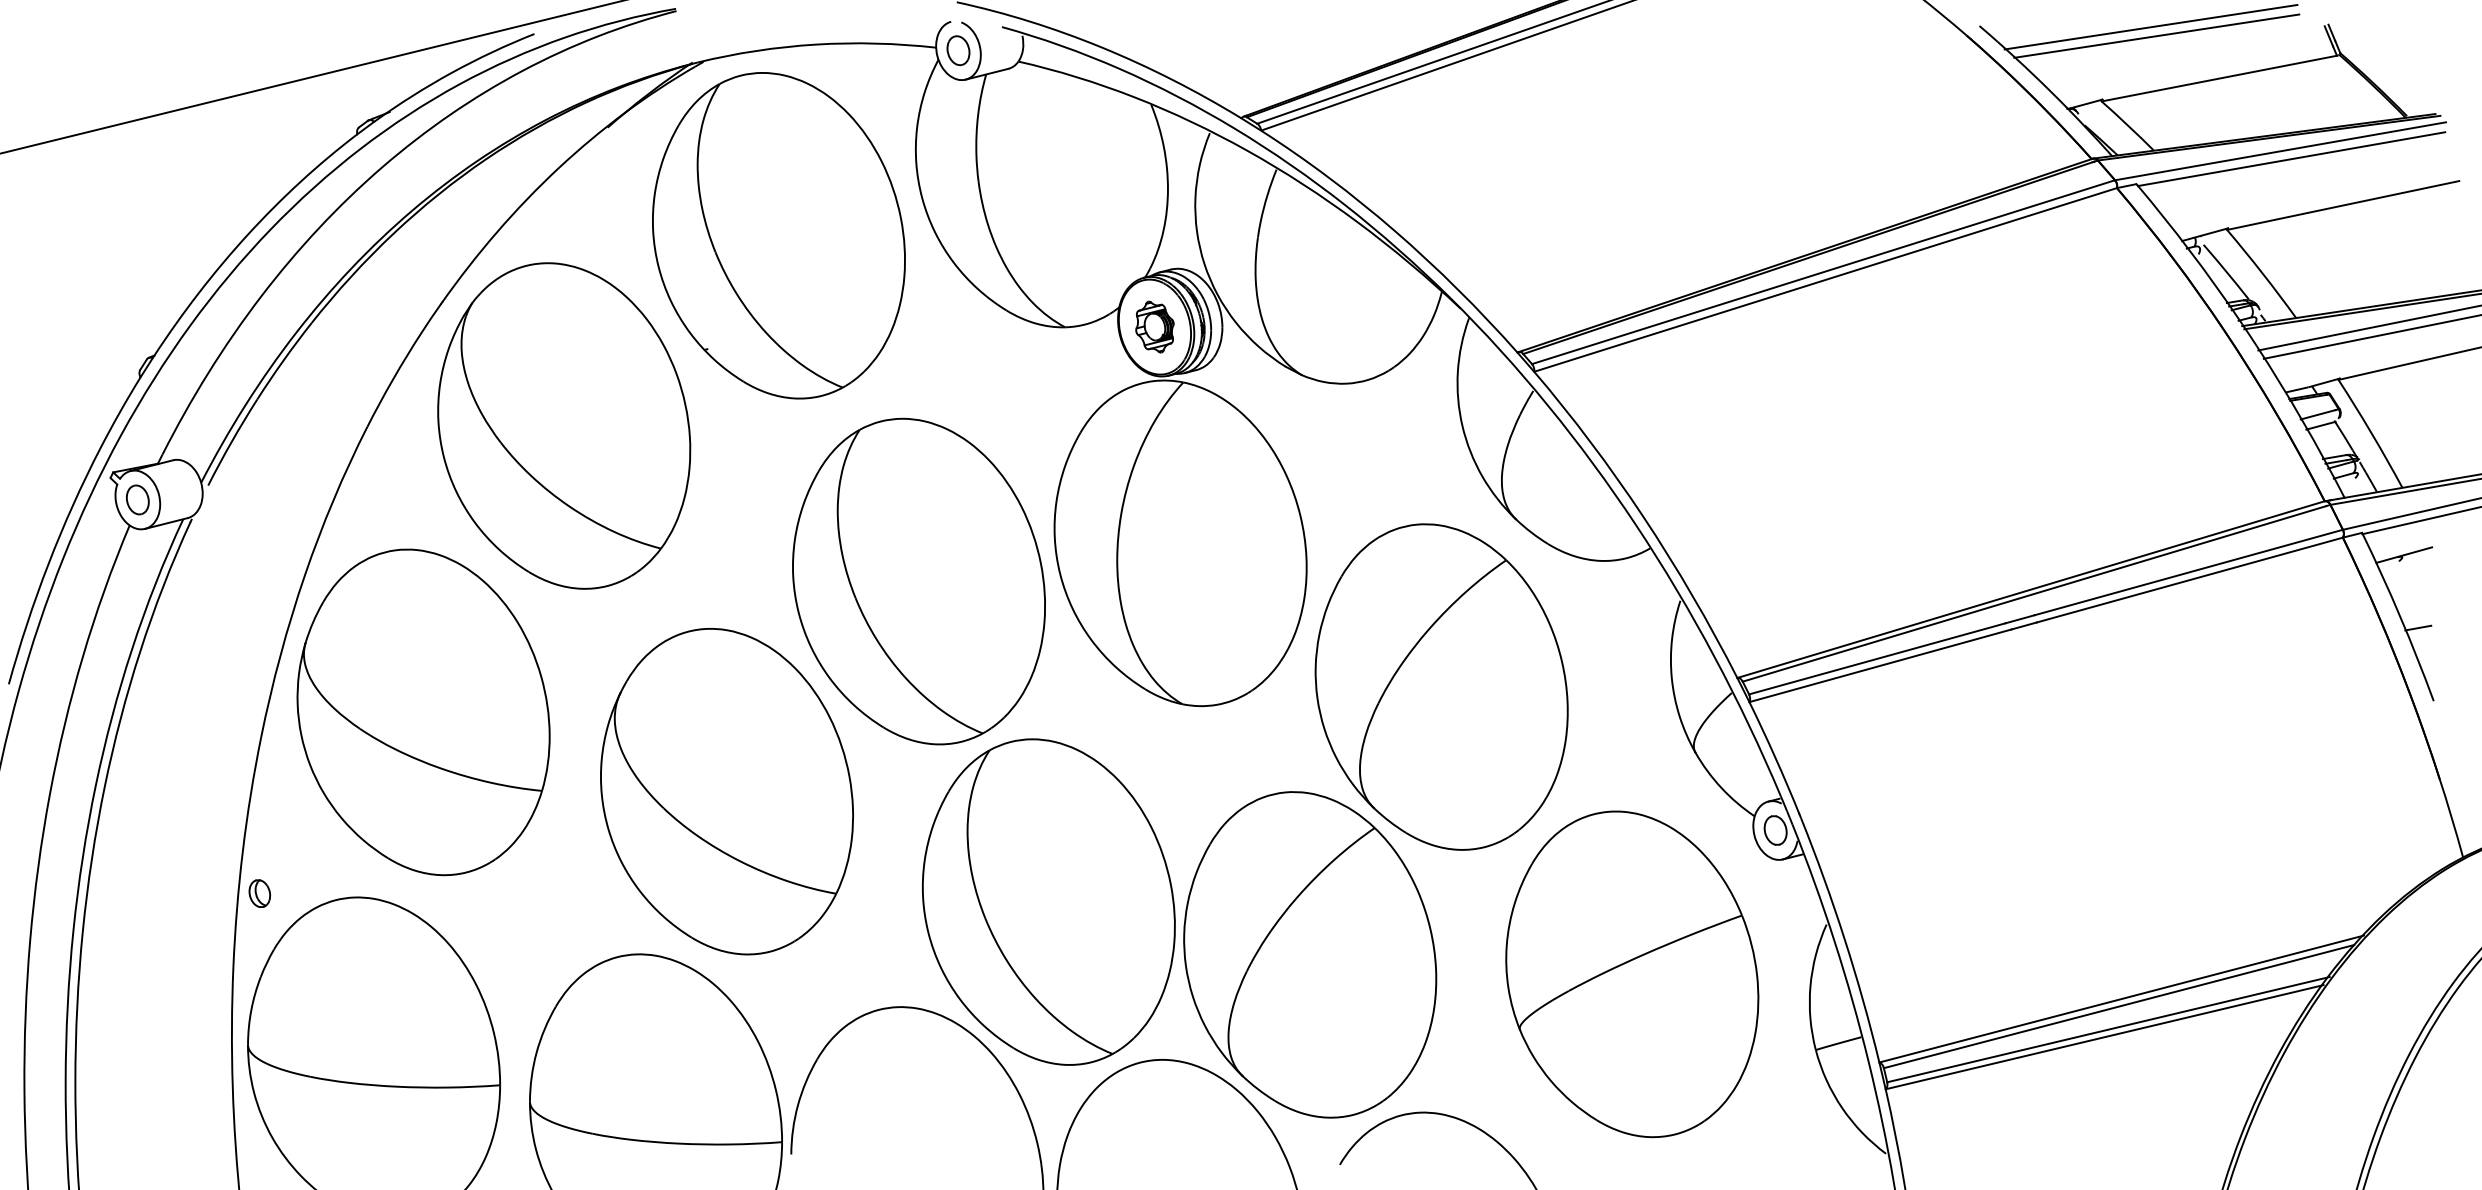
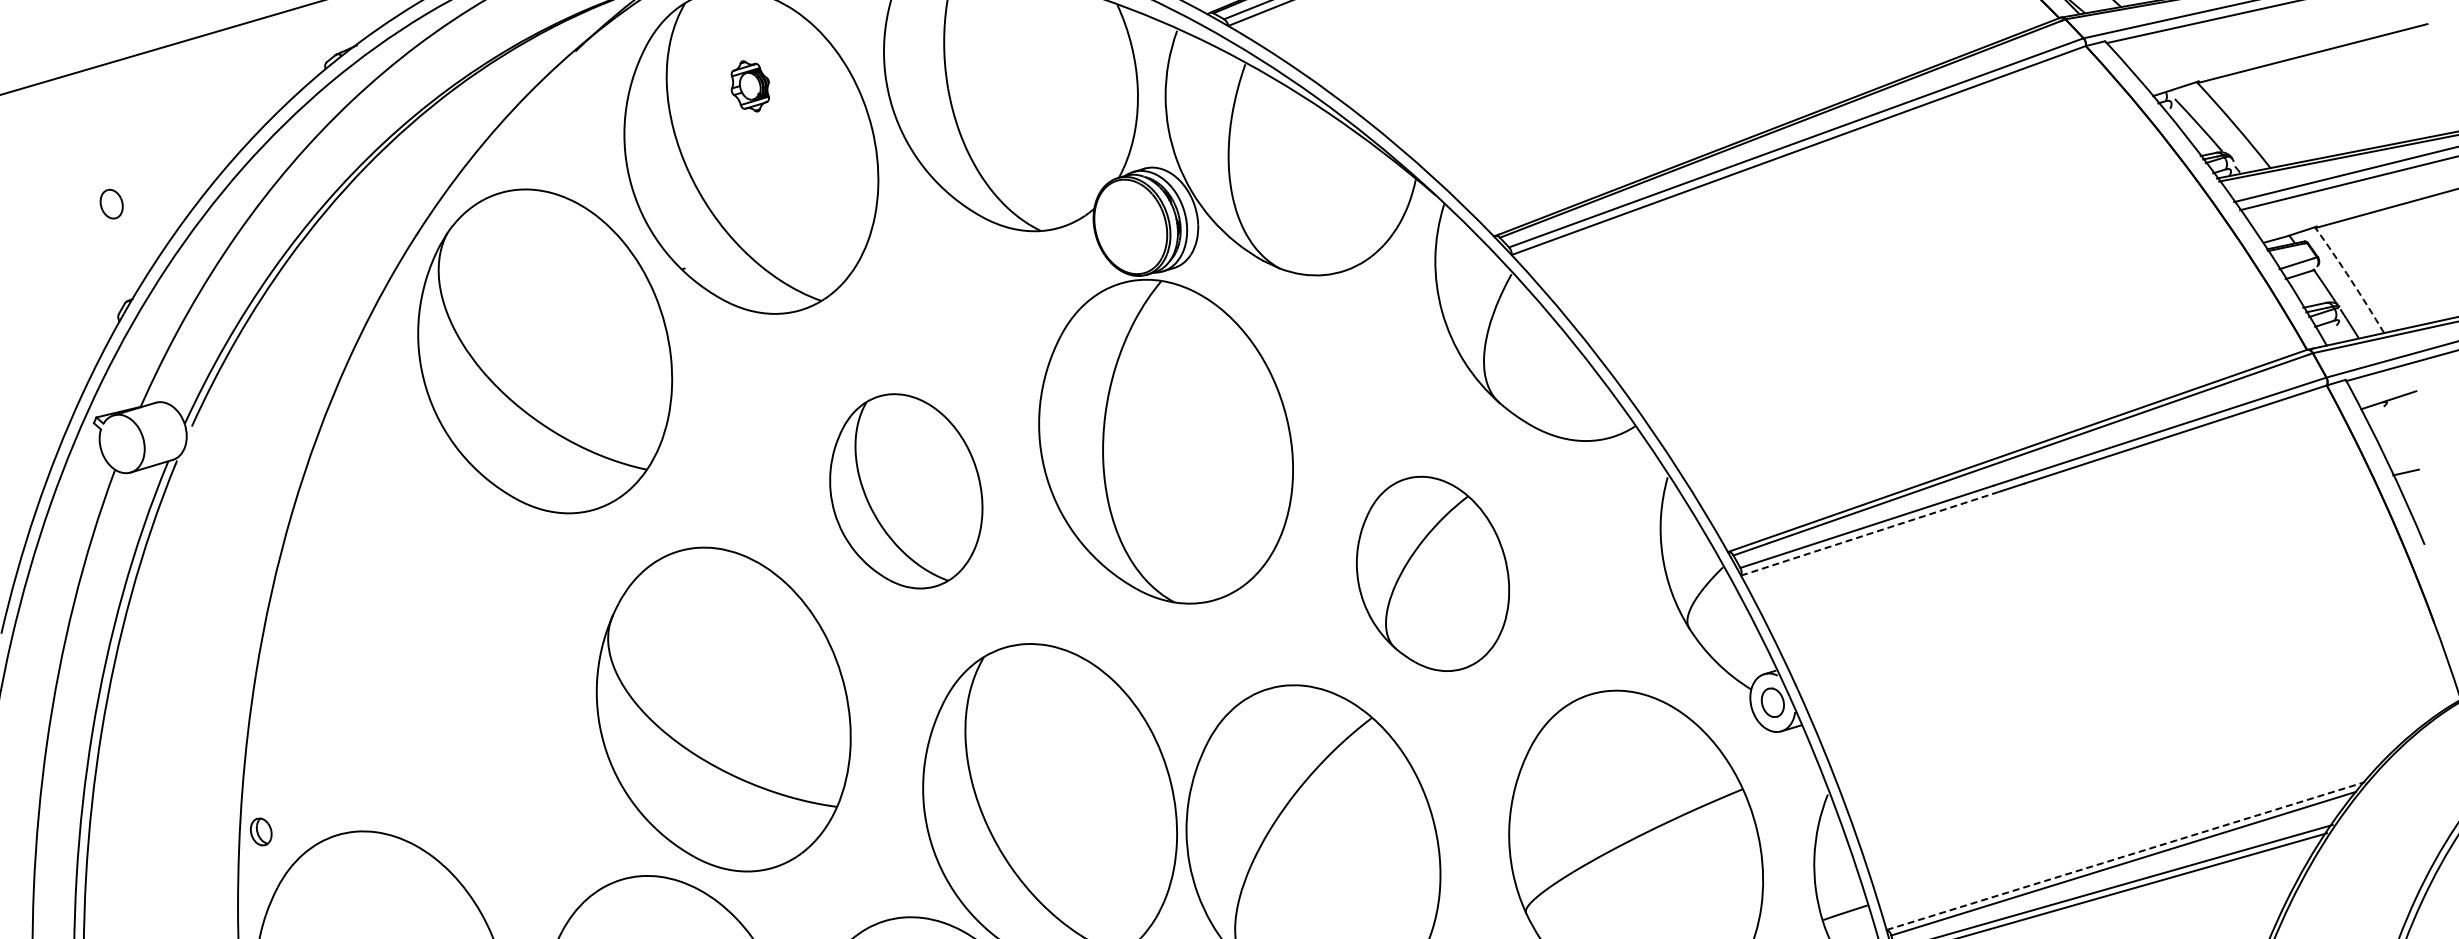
part: (1154, 326) -> (749, 85), moved
arc: (2371, 433) -> (2350, 280), solid -> dashed
part: (137, 499) -> (111, 203), moved
part: (918, 581) -> (905, 491), size x0.6
line: (1880, 665) -> (1870, 533), solid -> dashed
part: (1441, 686) -> (1432, 573), size x0.6
part: (423, 712) -> (416, 643), removed
line: (2121, 999) -> (2125, 856), solid -> dashed

